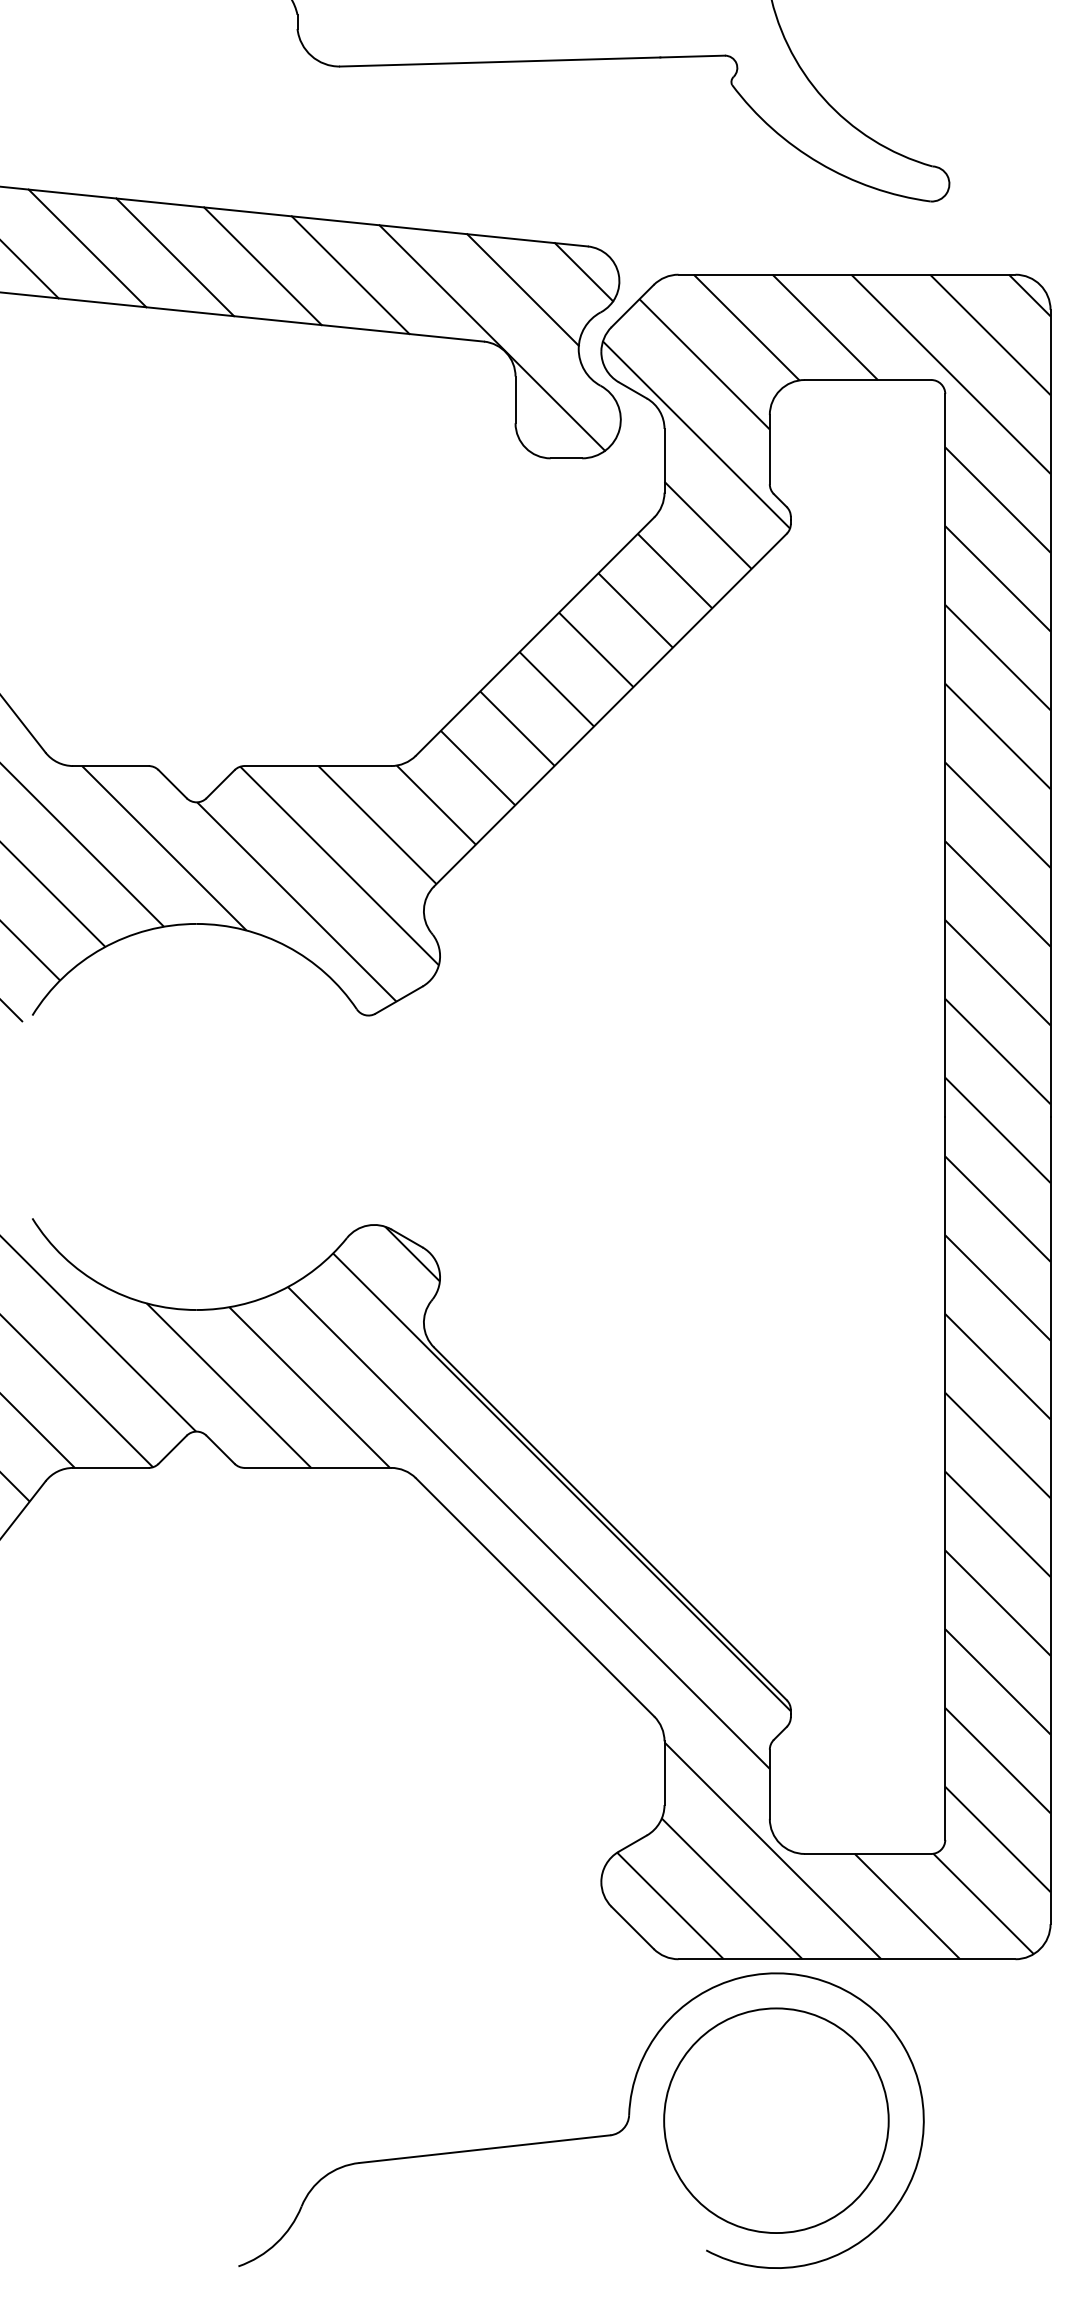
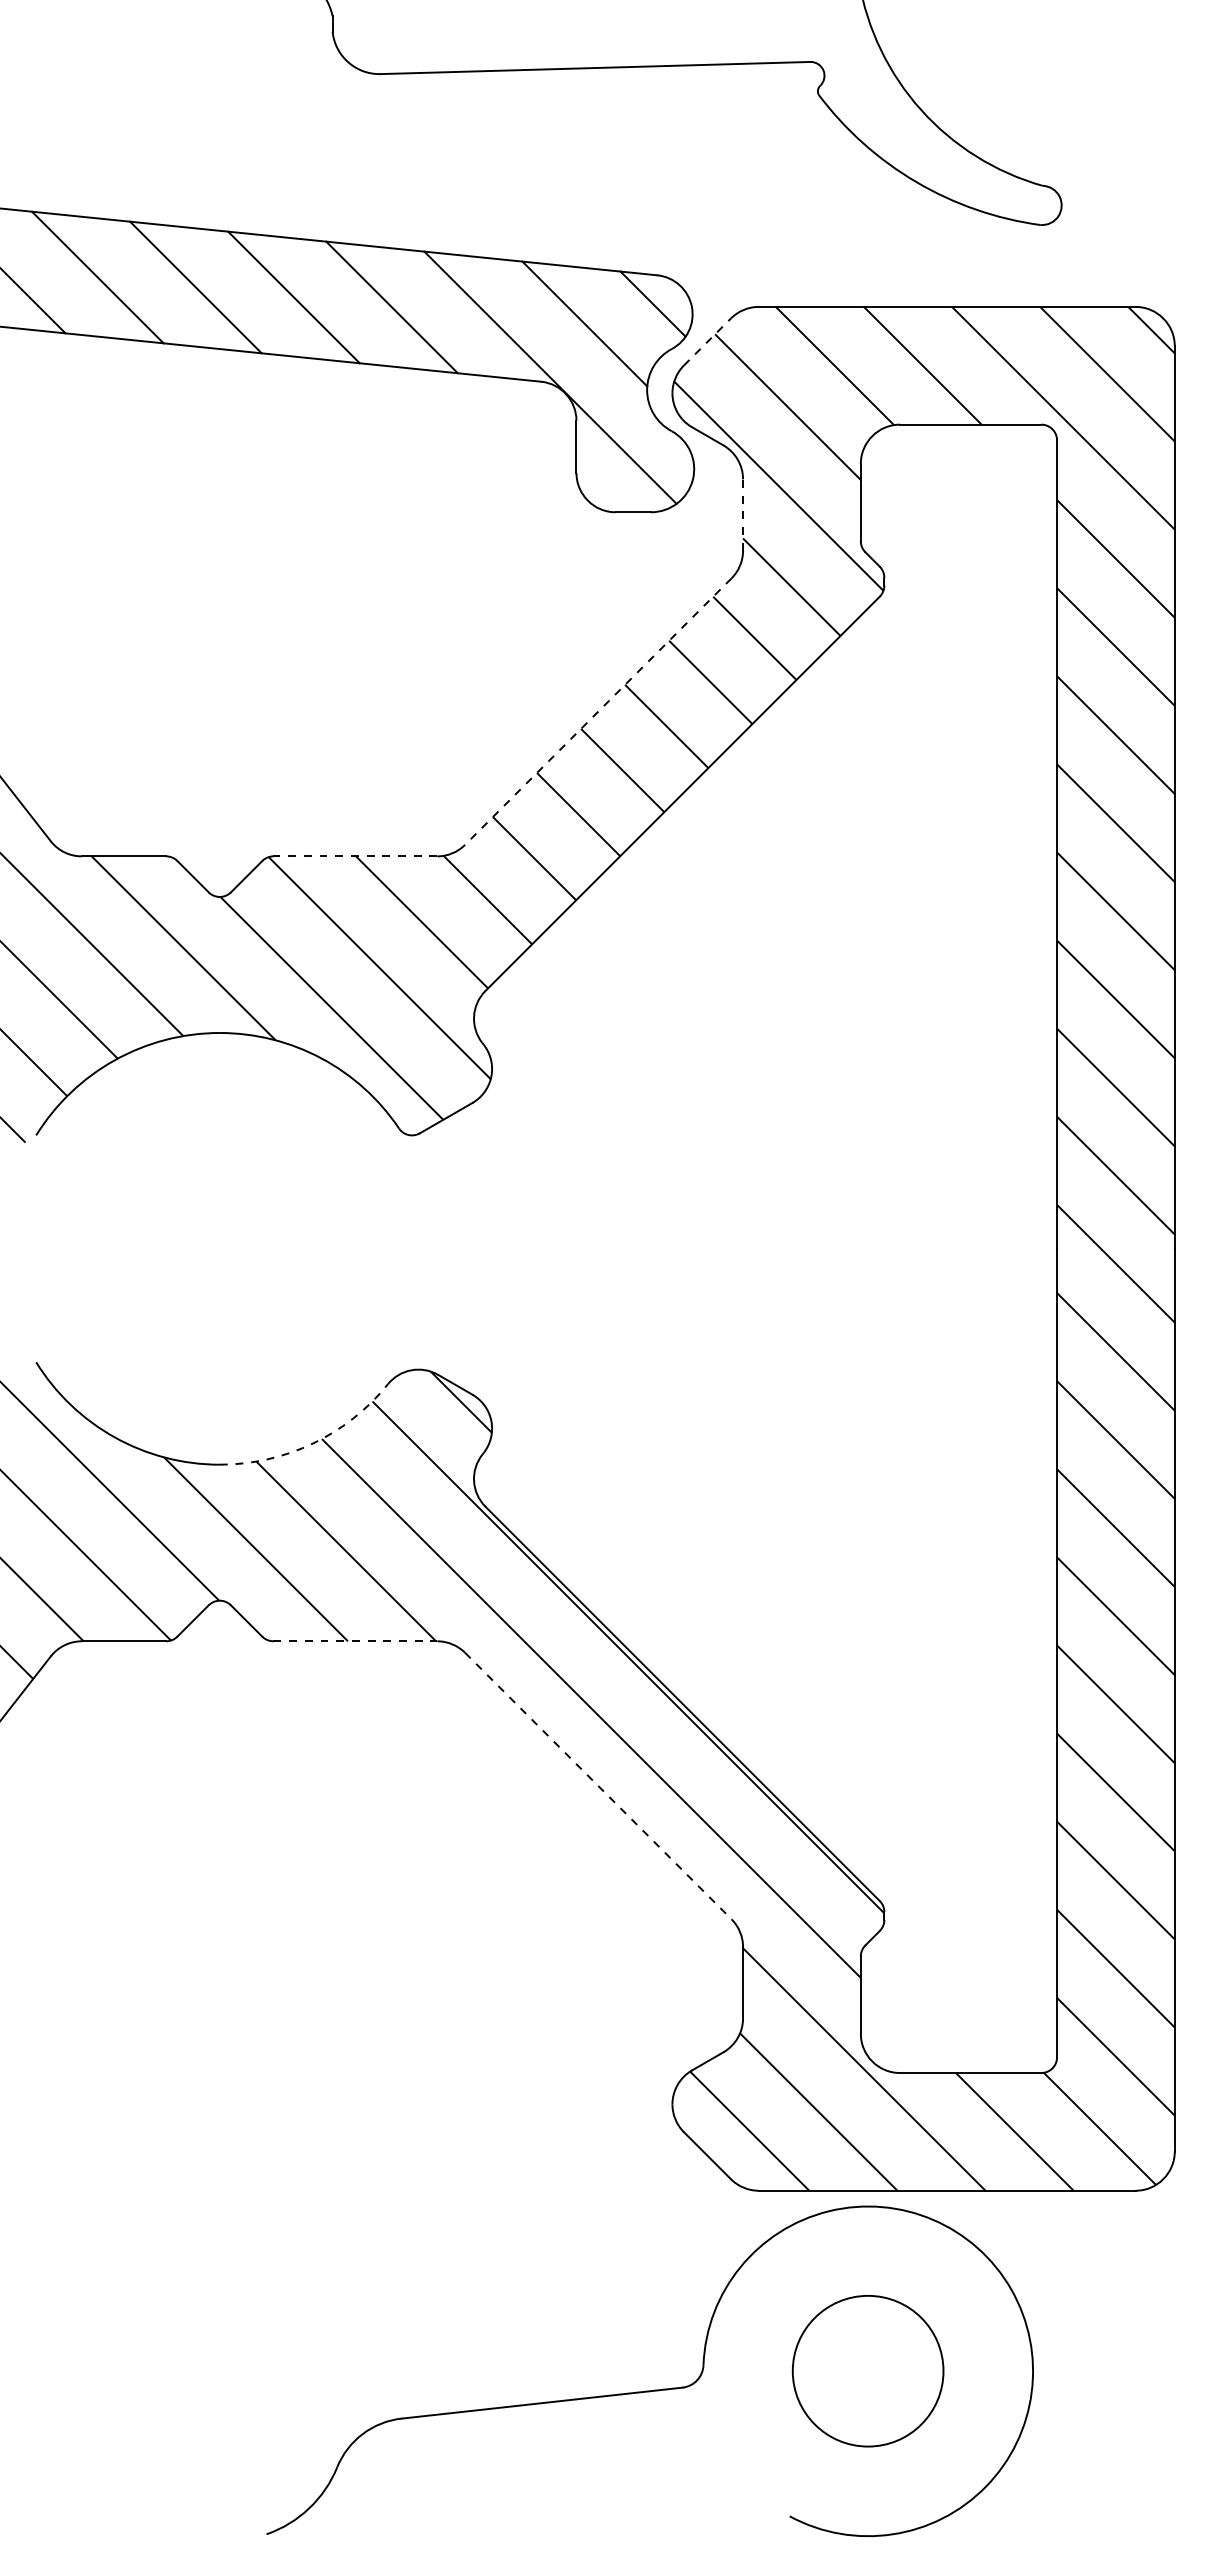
line: (632, 305) -> (707, 341), solid -> dashed
line: (664, 461) -> (743, 515), solid -> dashed
line: (534, 636) -> (597, 711), solid -> dashed
line: (317, 766) -> (355, 856), solid -> dashed
arc: (280, 1291) -> (313, 1443), solid -> dashed
line: (317, 1468) -> (355, 1641), solid -> dashed
line: (535, 1597) -> (598, 1786), solid -> dashed
circle: (775, 2119) -> (867, 2370), size x0.6

